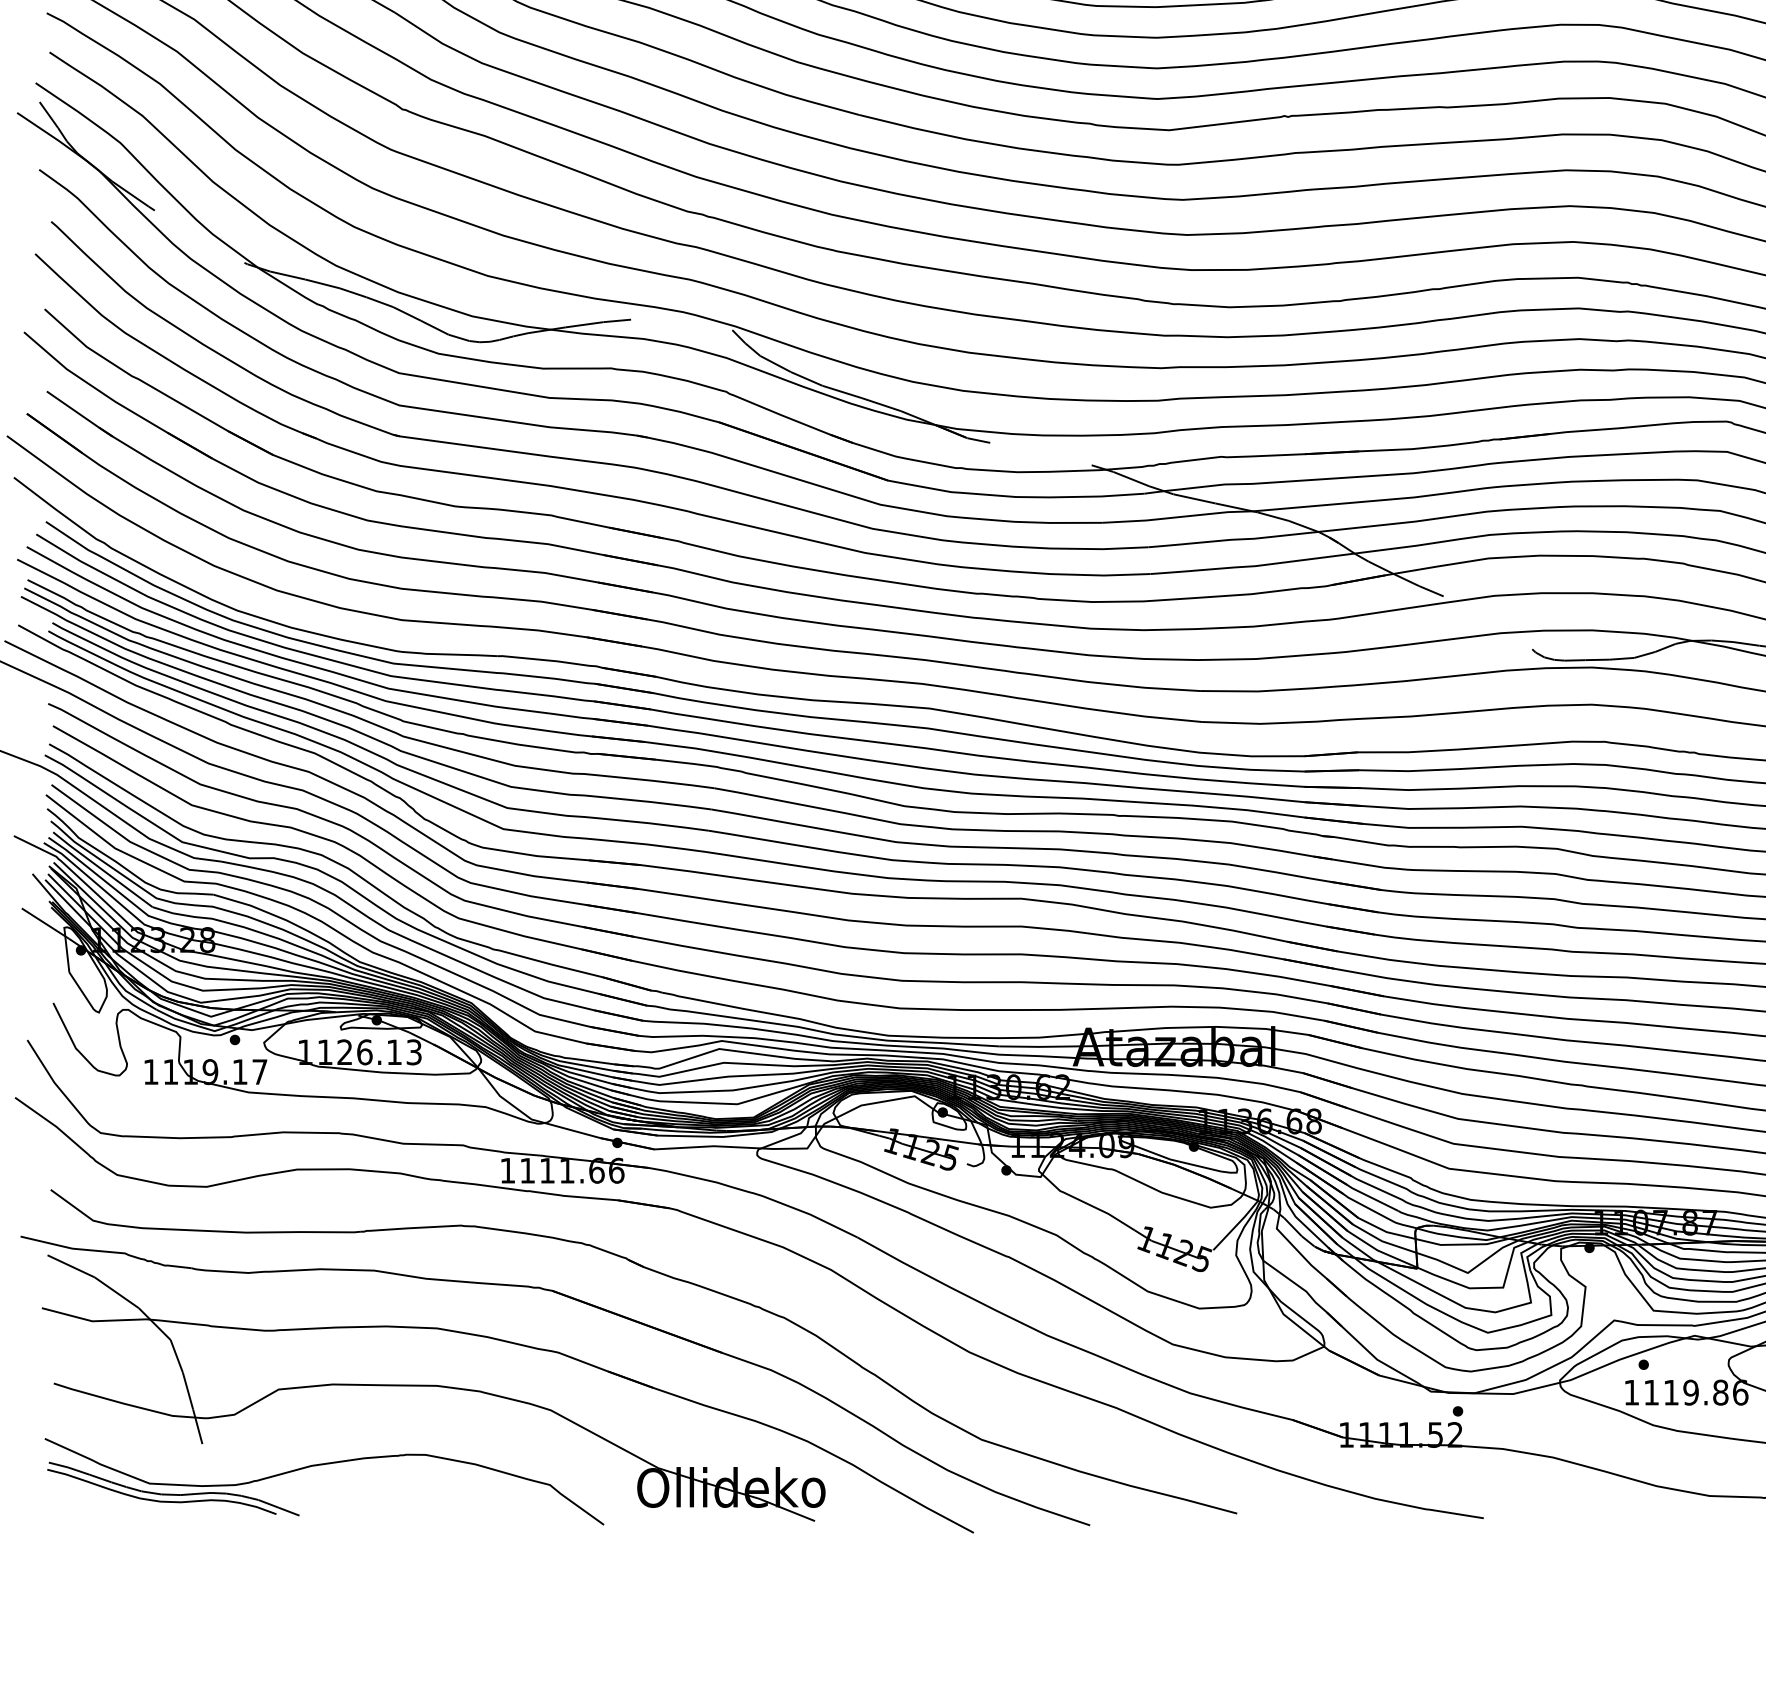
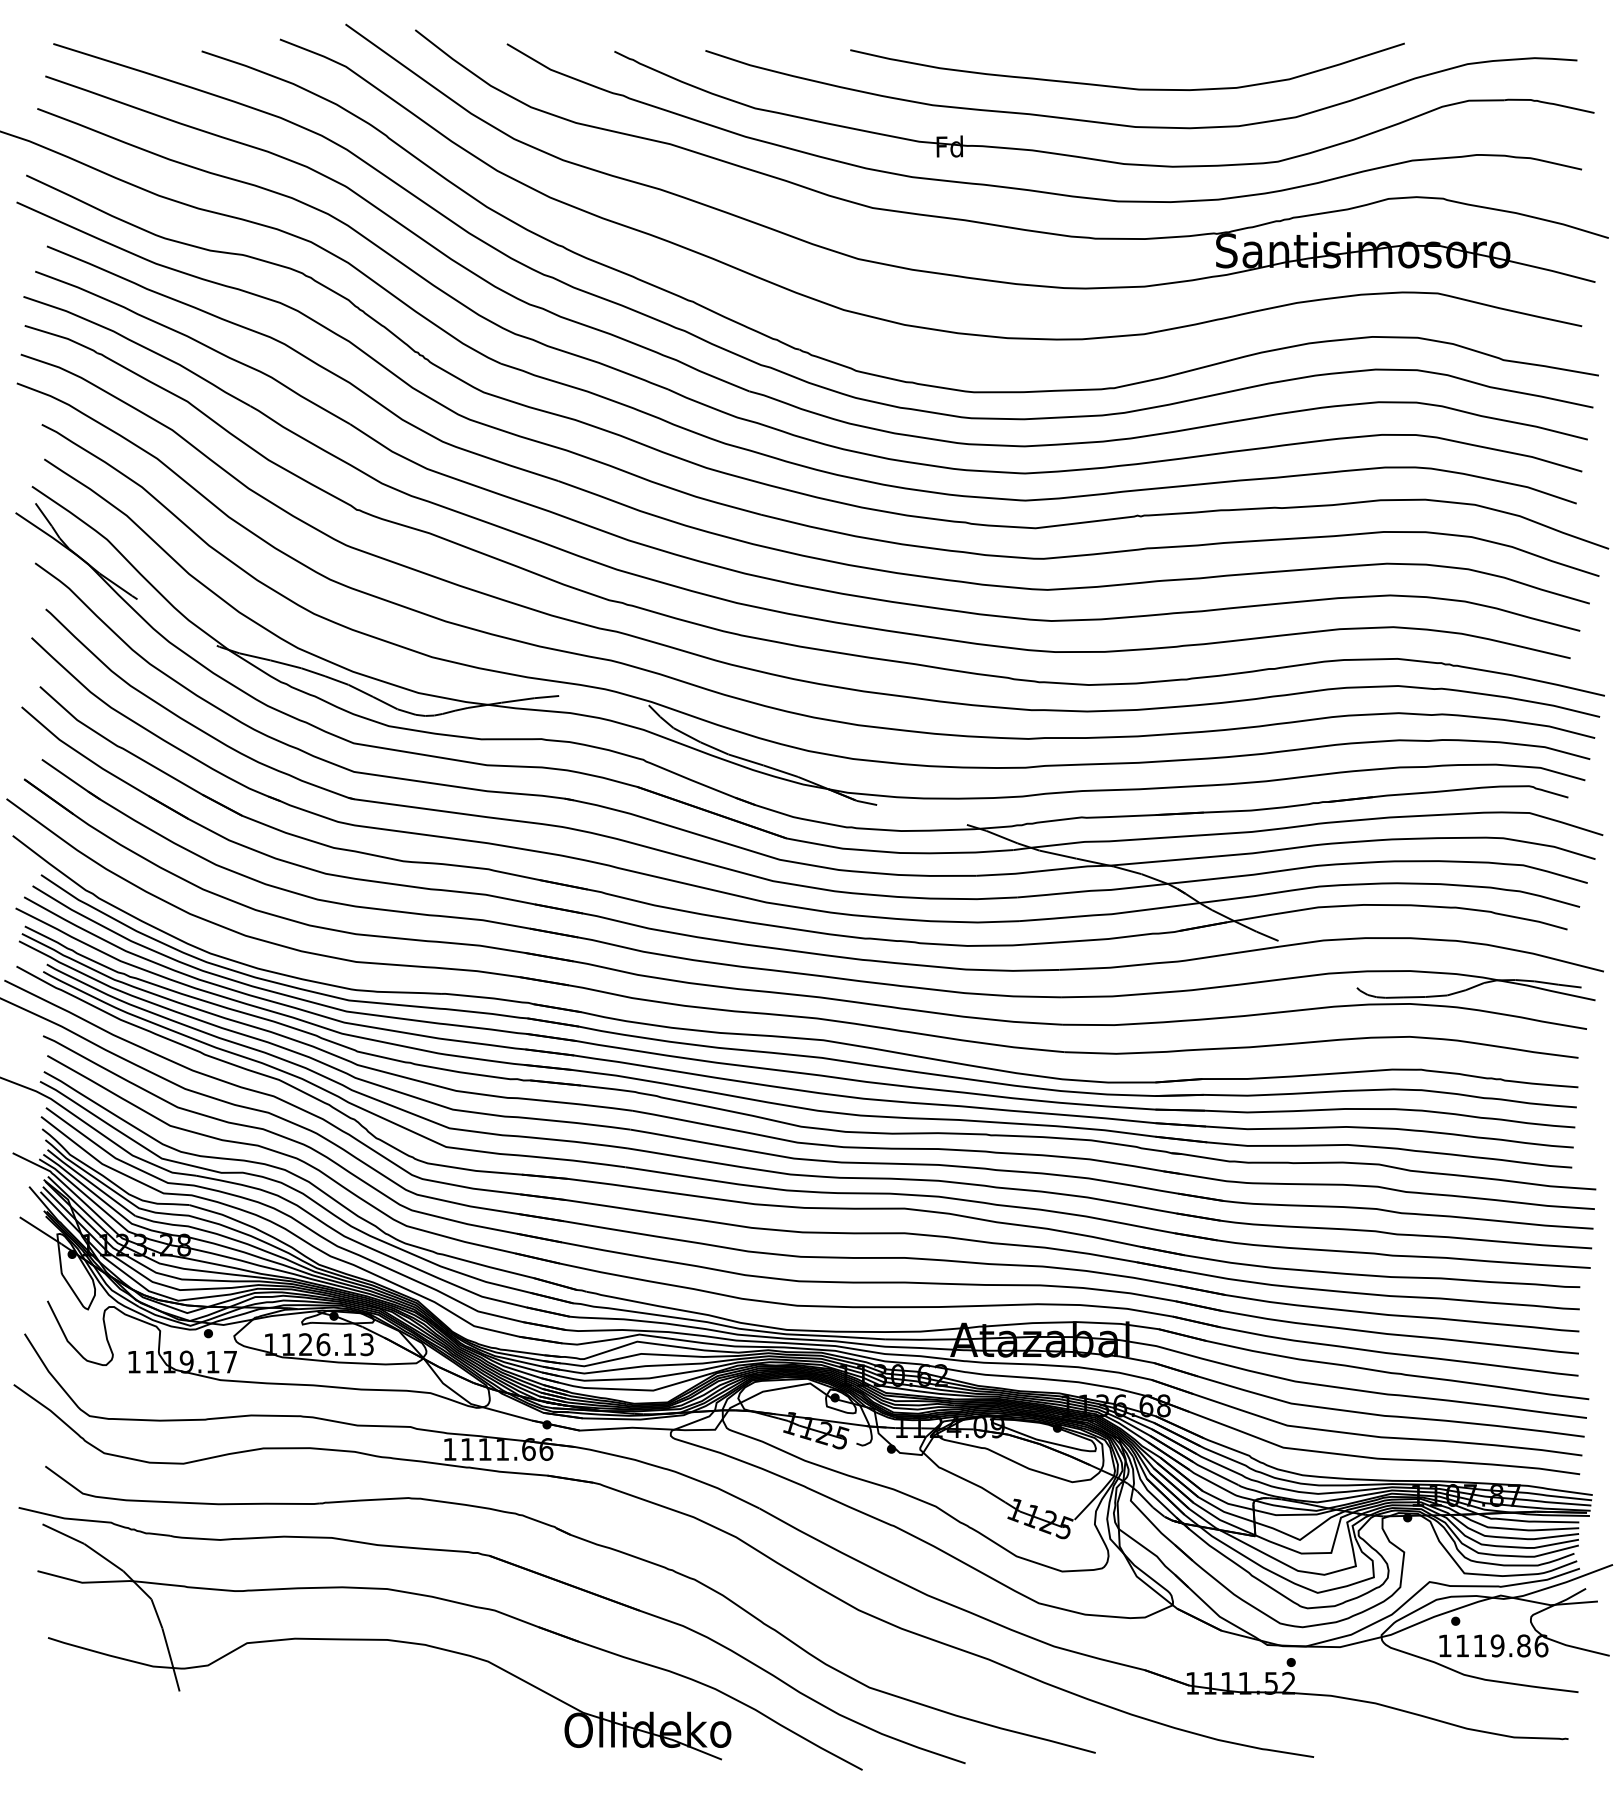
part: (324, 1465) -> (287, 1710), removed

